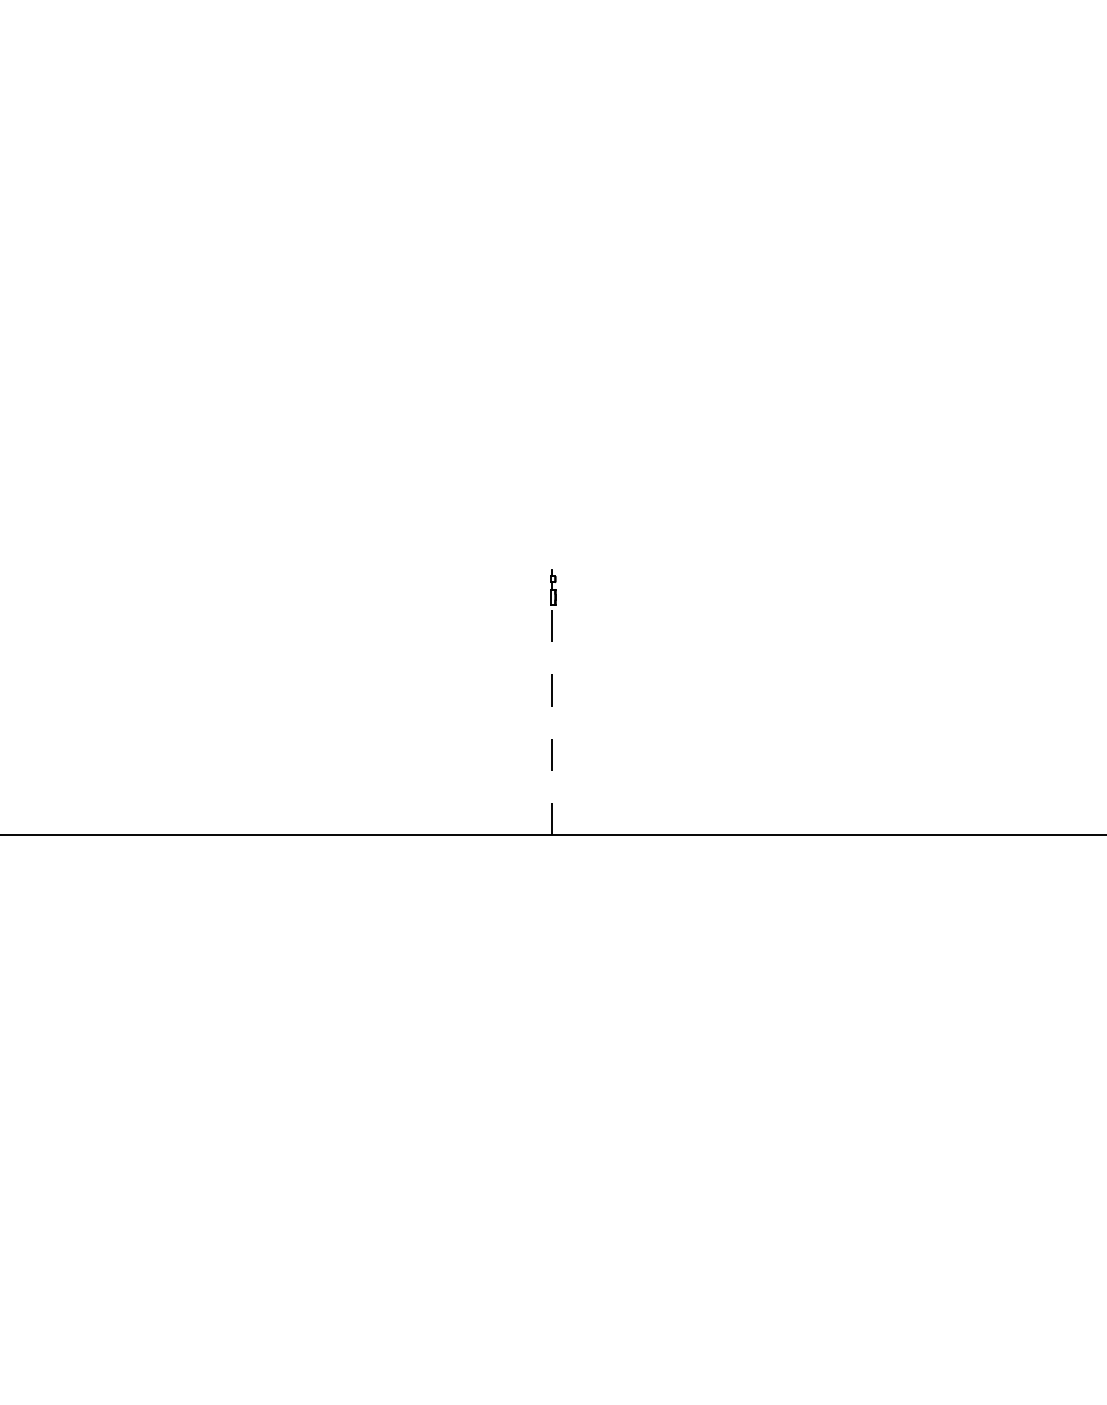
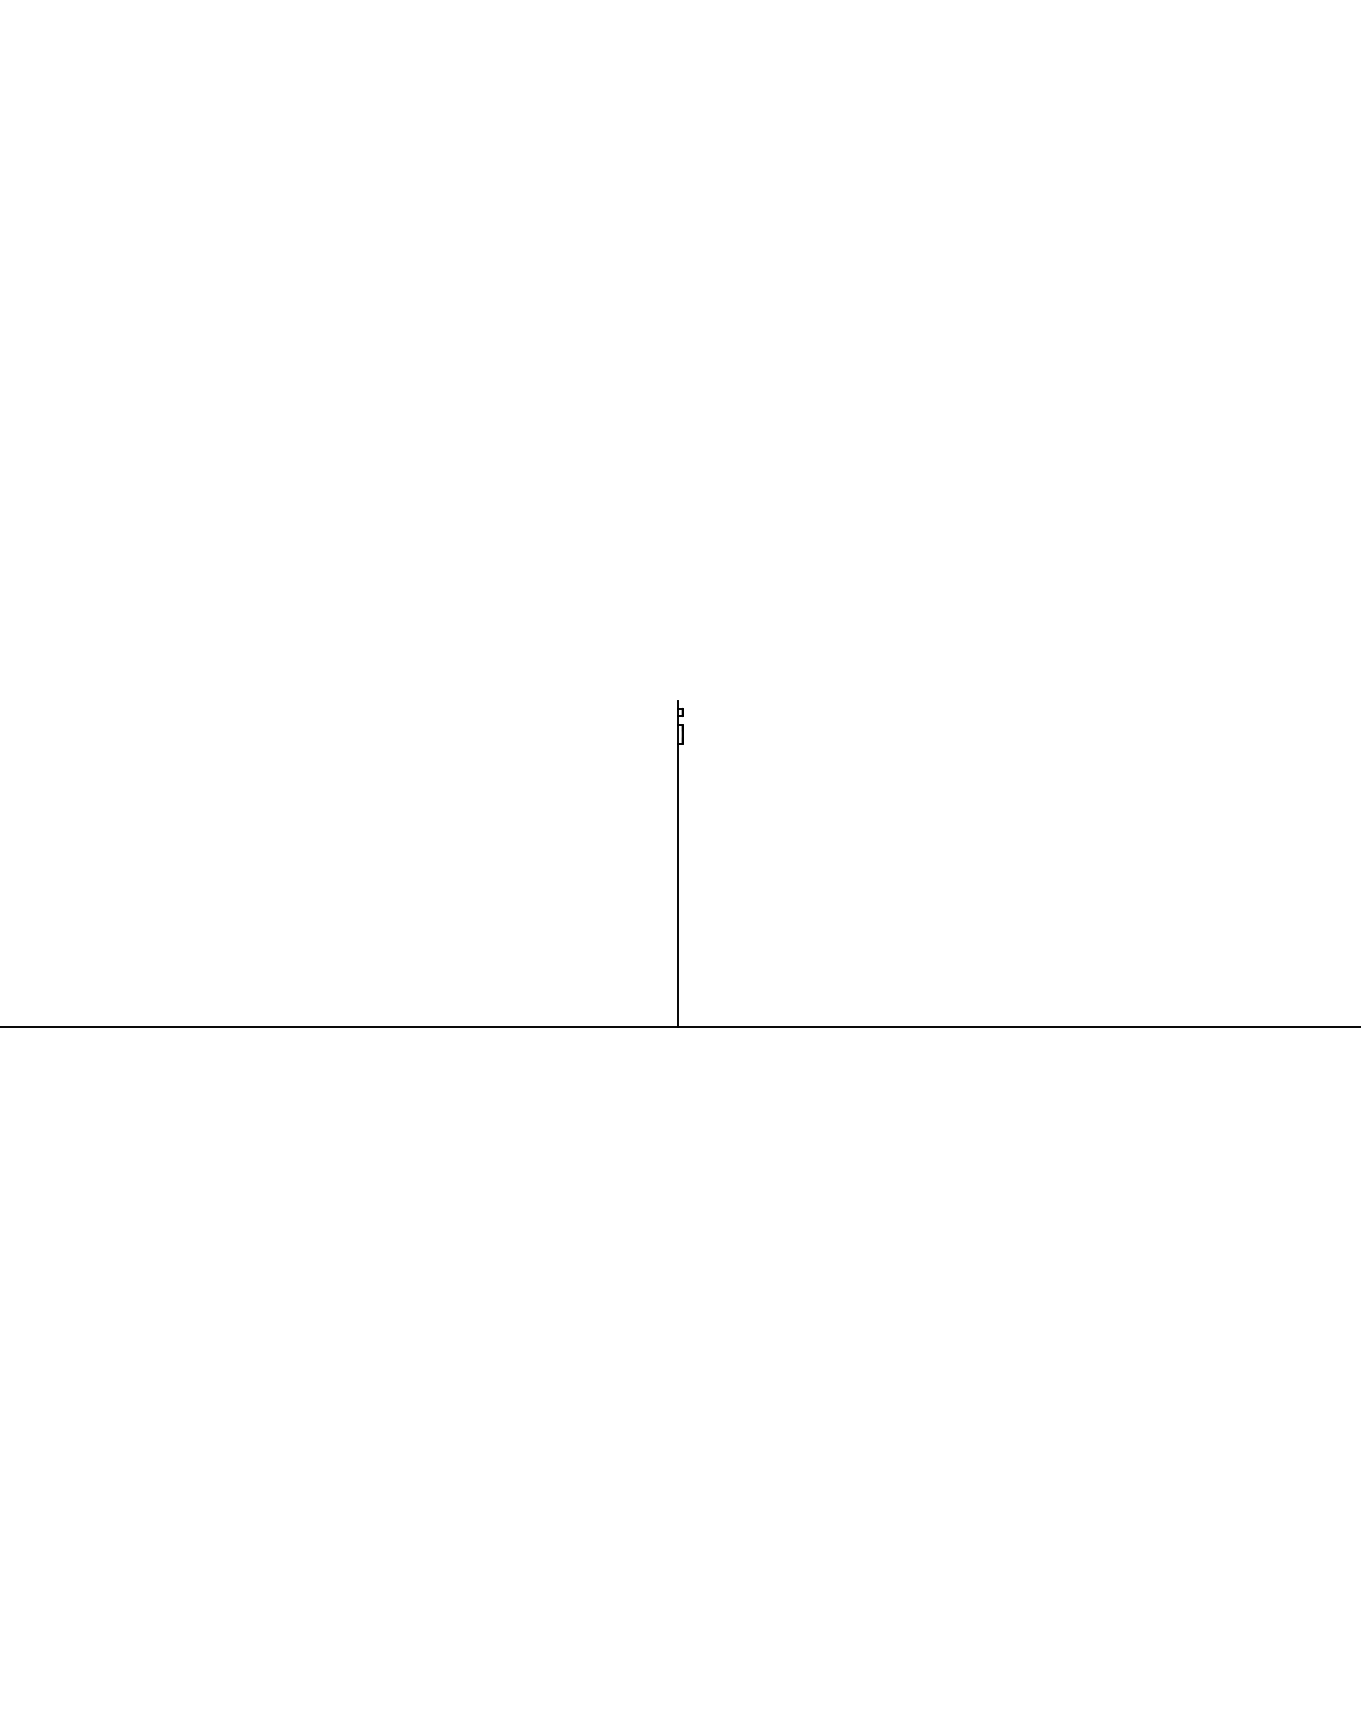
line: (551, 719) -> (678, 884), dashed -> solid

